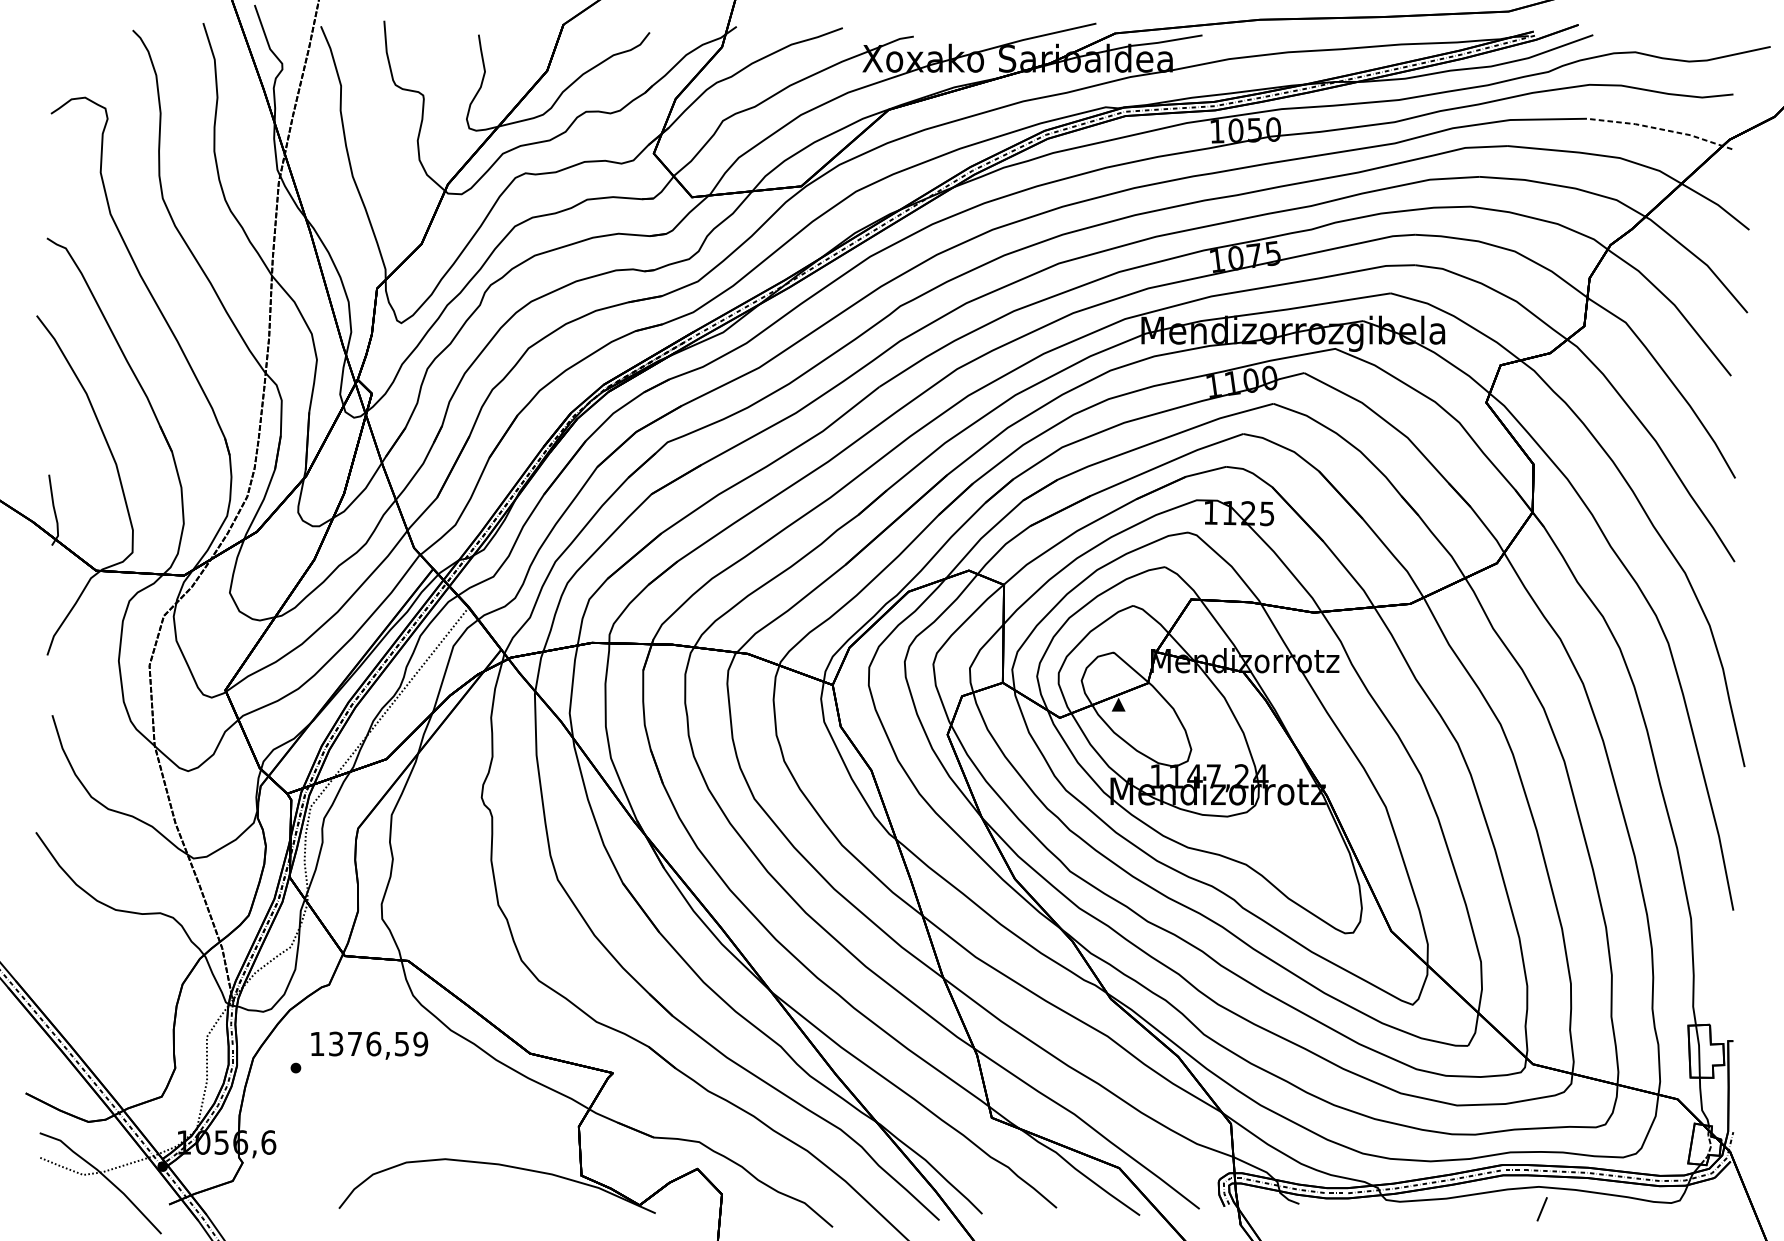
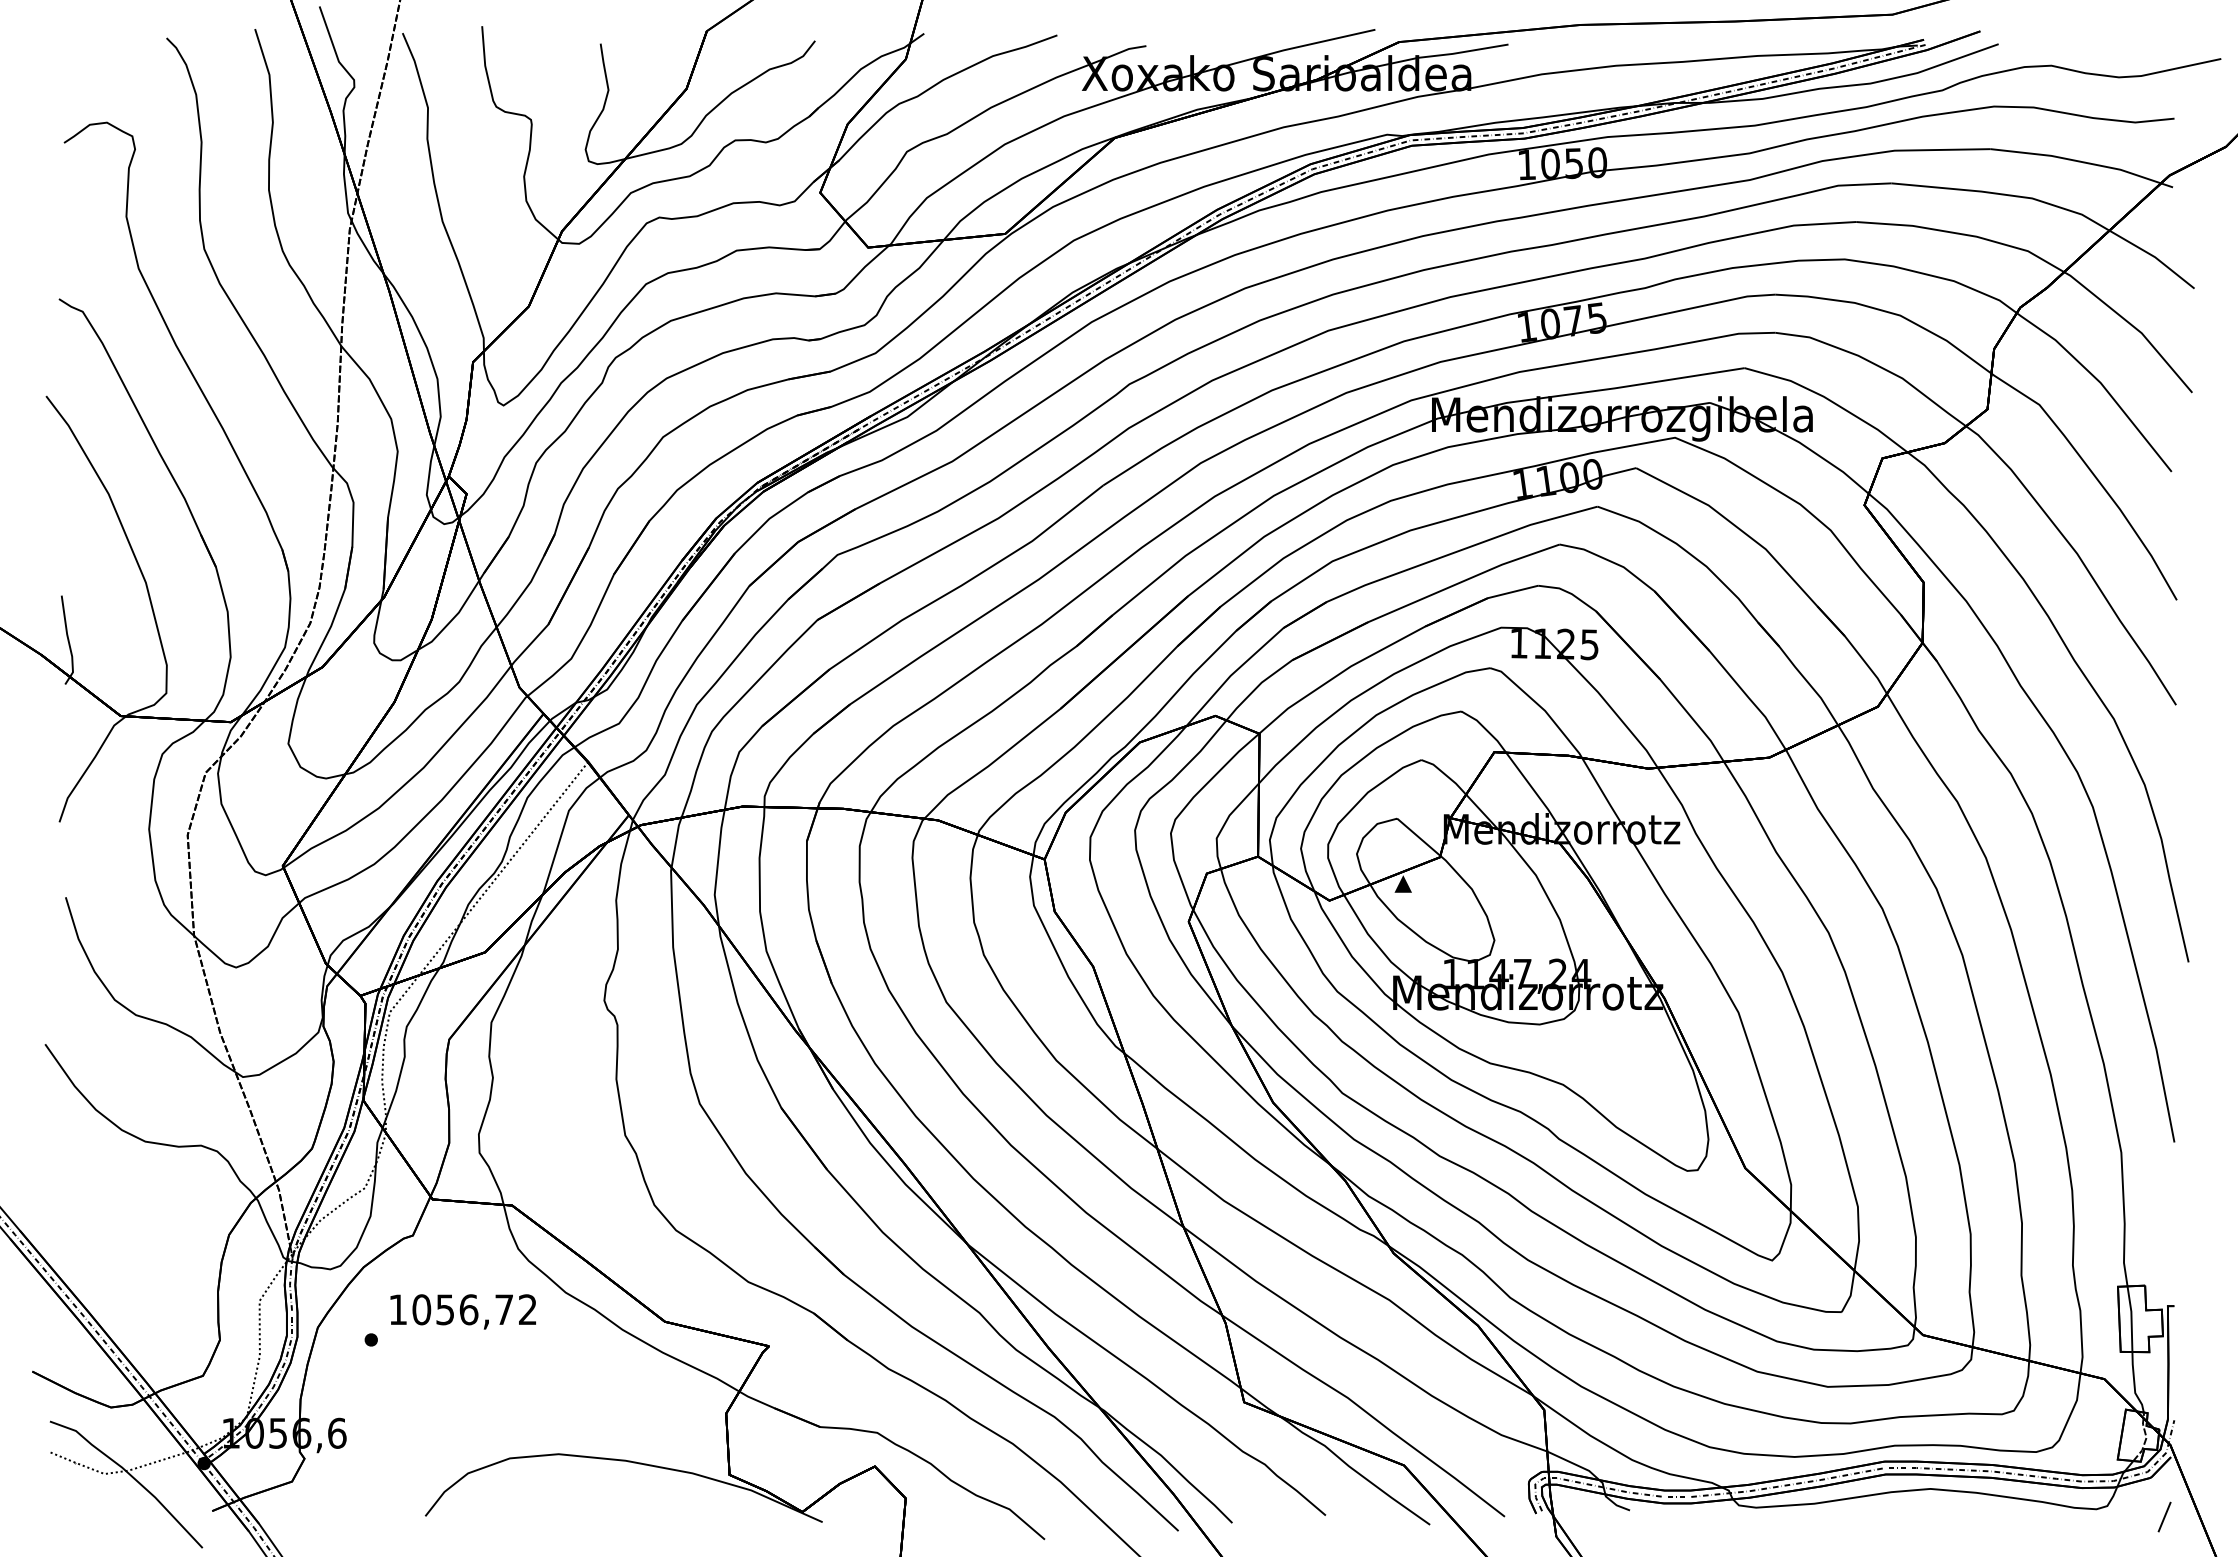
line: (1660, 129) -> (2082, 162), dashed -> solid
text: (378, 1043) -> (474, 1309), 1376,59 -> 1056,72
line: (1542, 1208) -> (2164, 1516), moved

